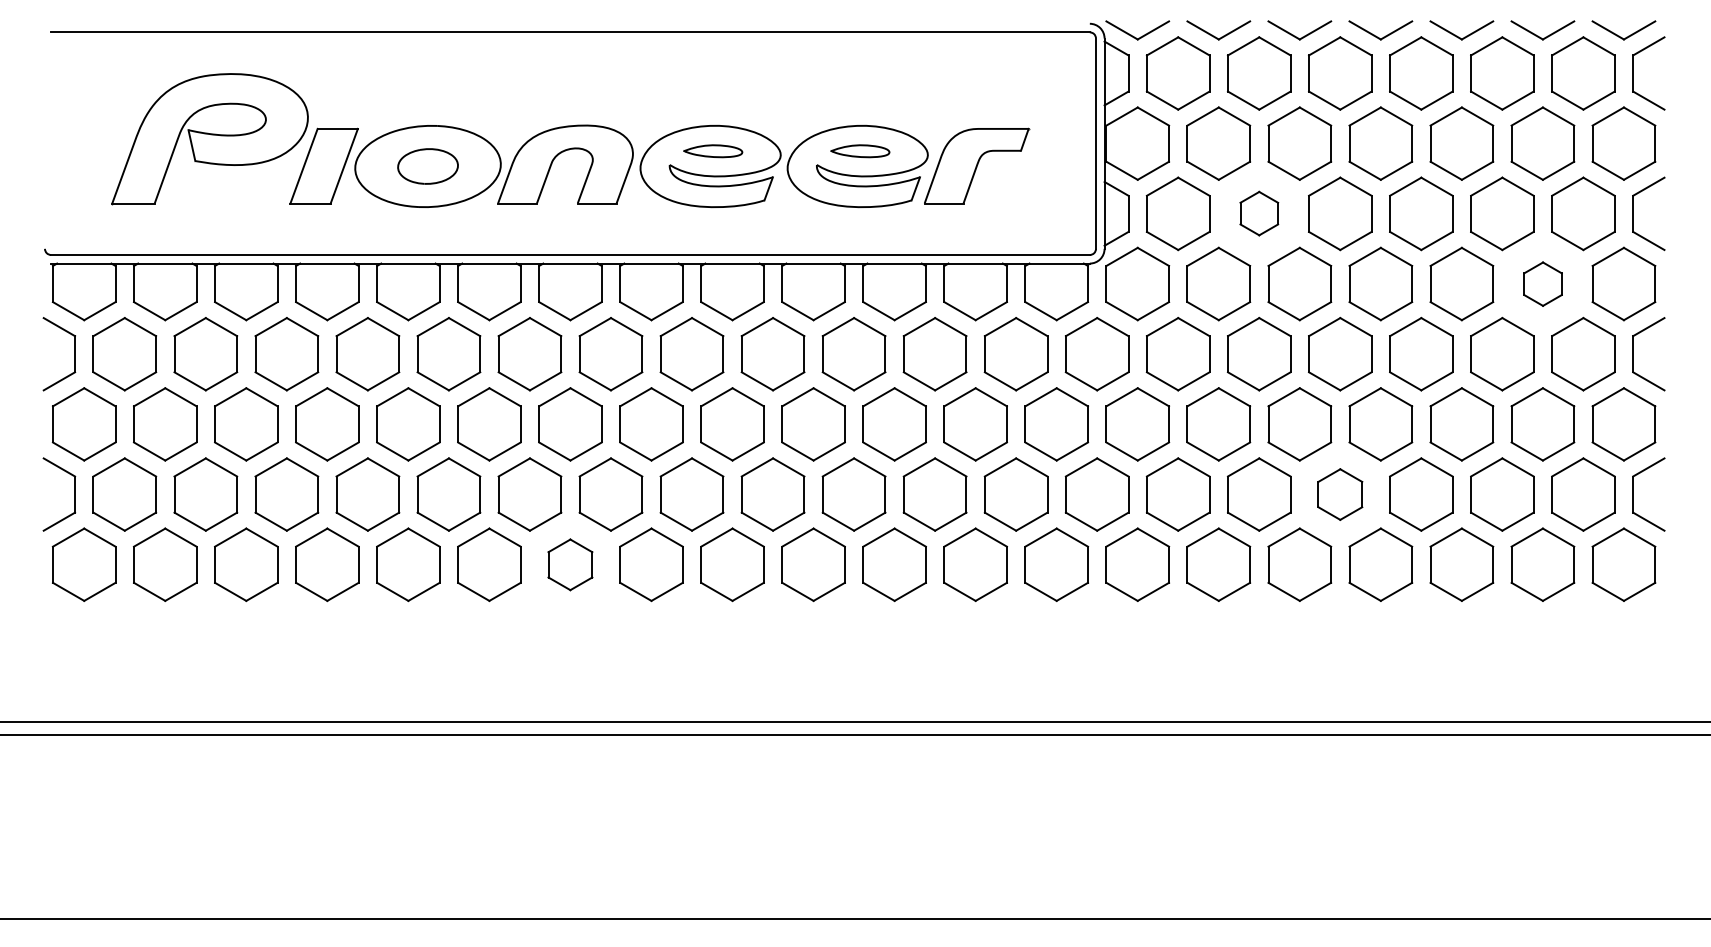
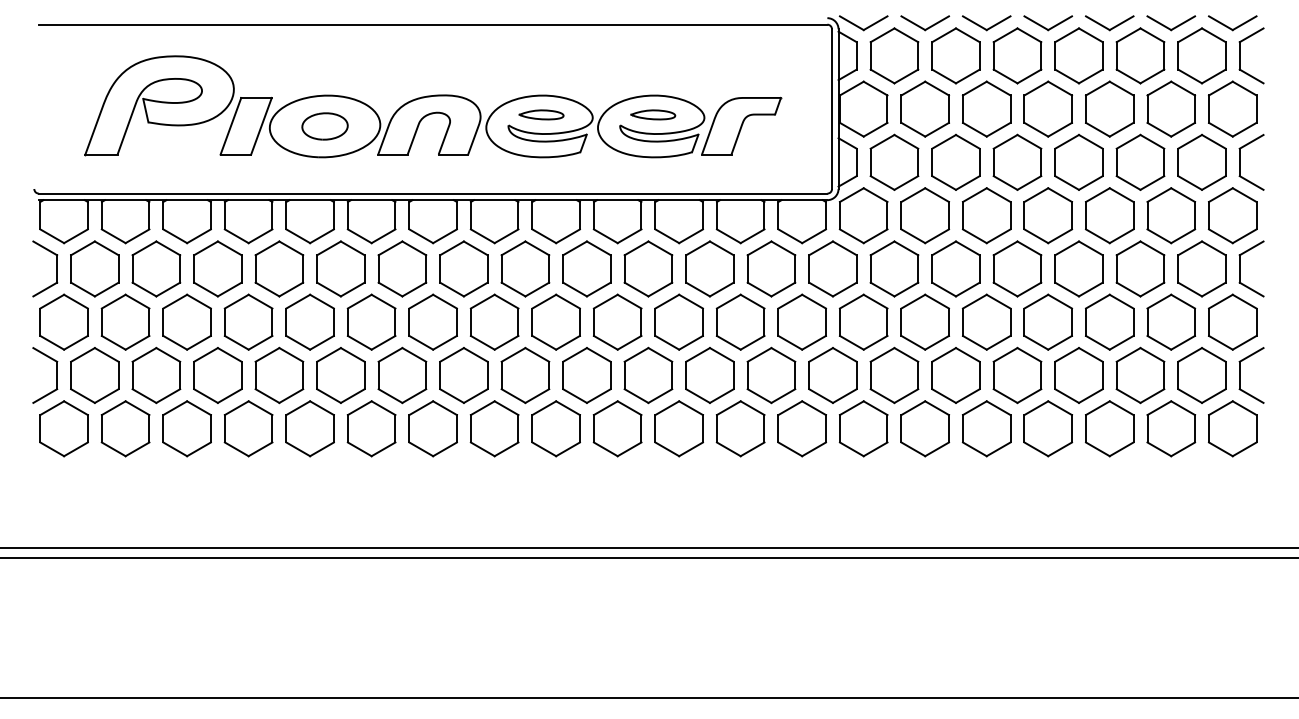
part: (1258, 212) -> (955, 161), size x1.67
part: (1543, 283) -> (1171, 215), size x1.67
part: (1340, 494) -> (1017, 375), size x1.43
part: (569, 564) -> (432, 428), size x1.43

